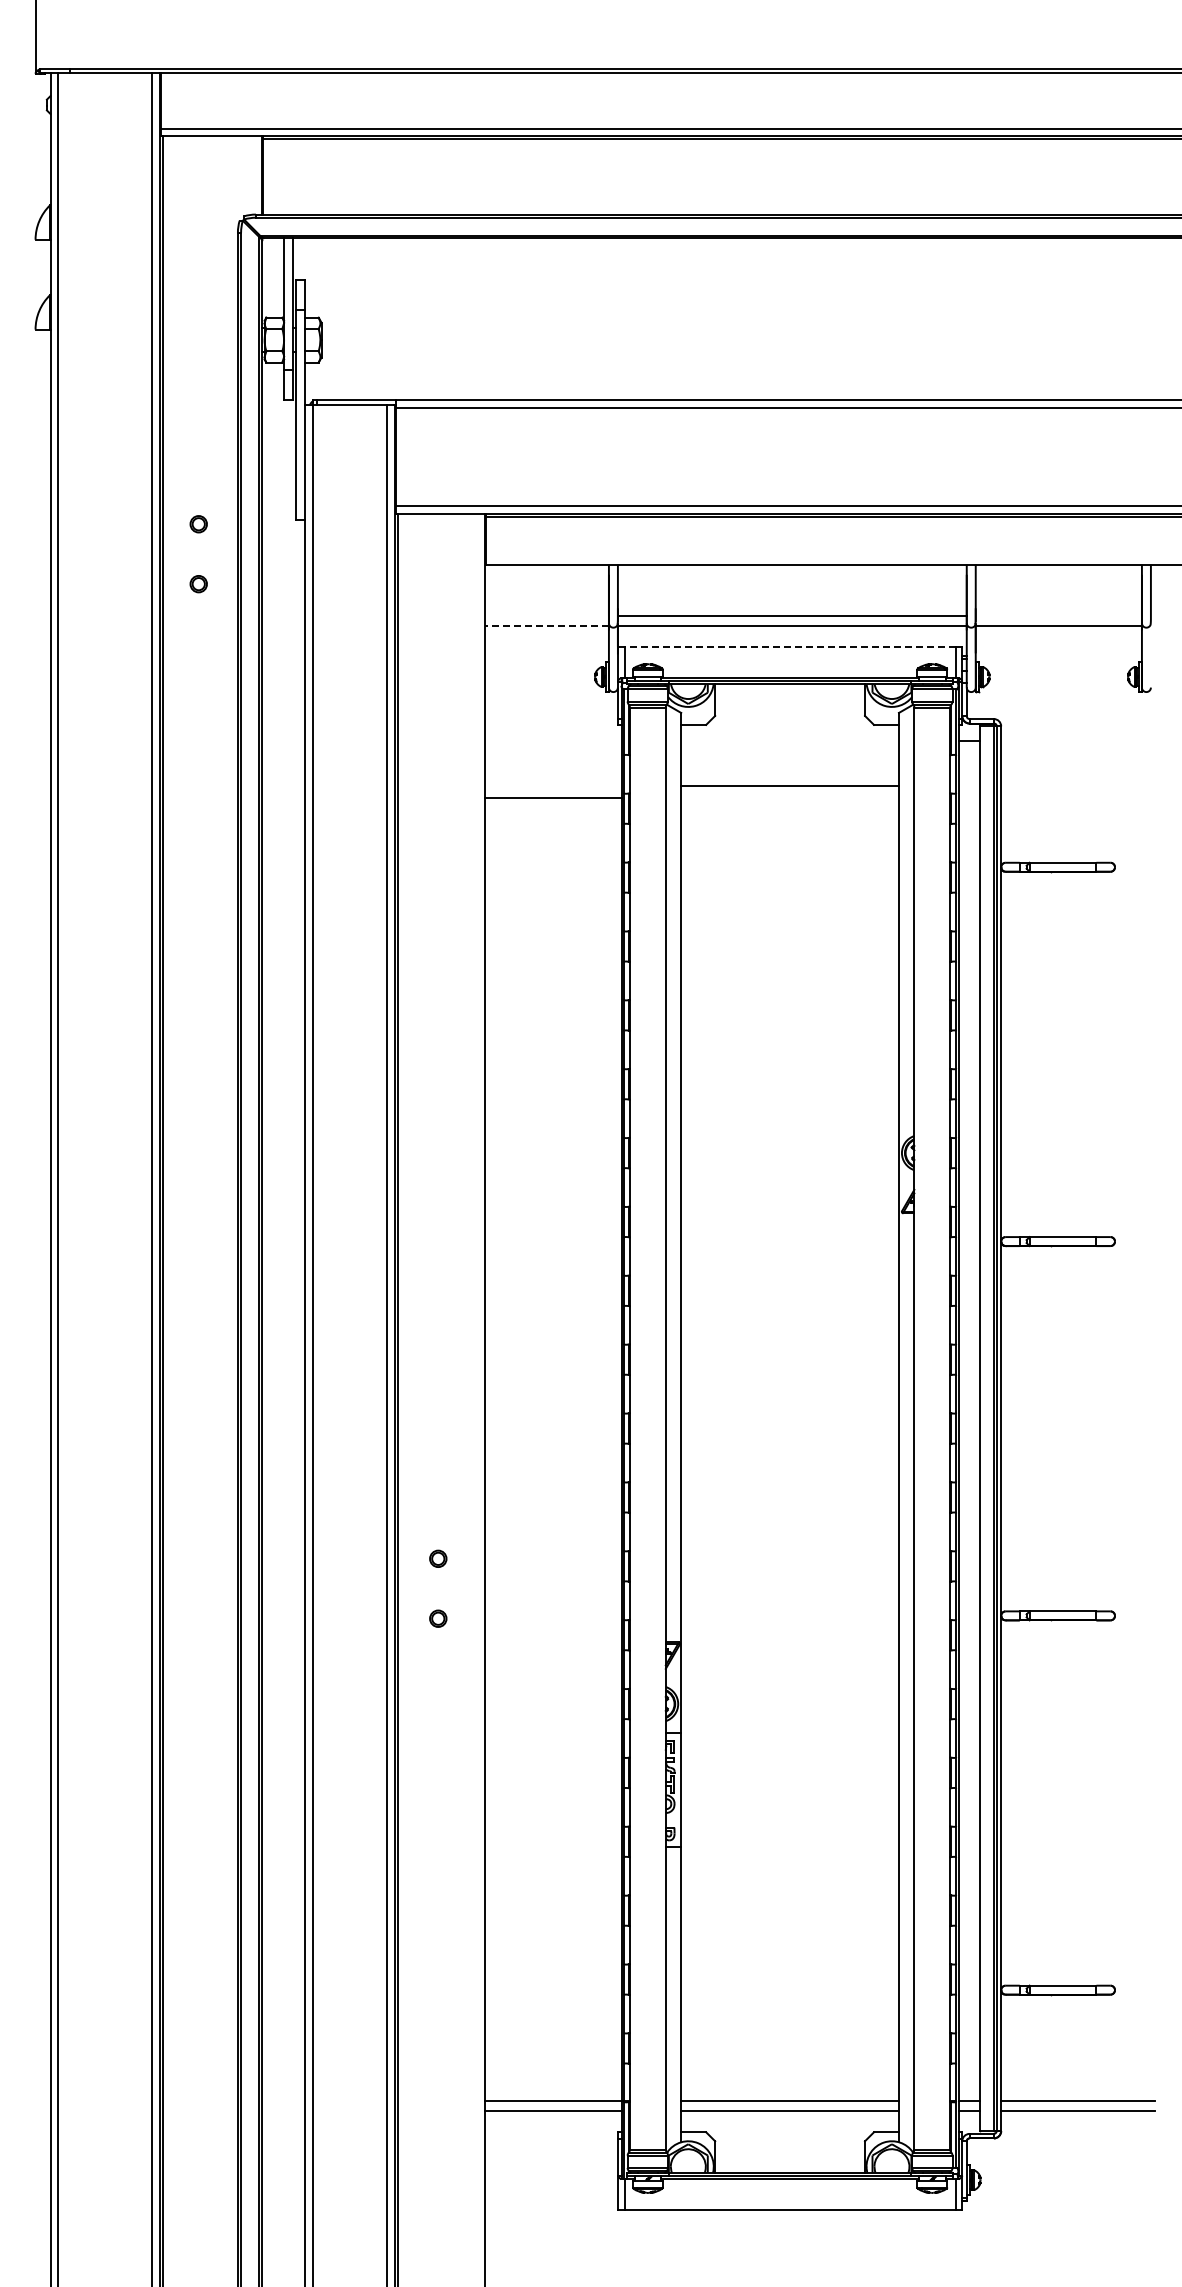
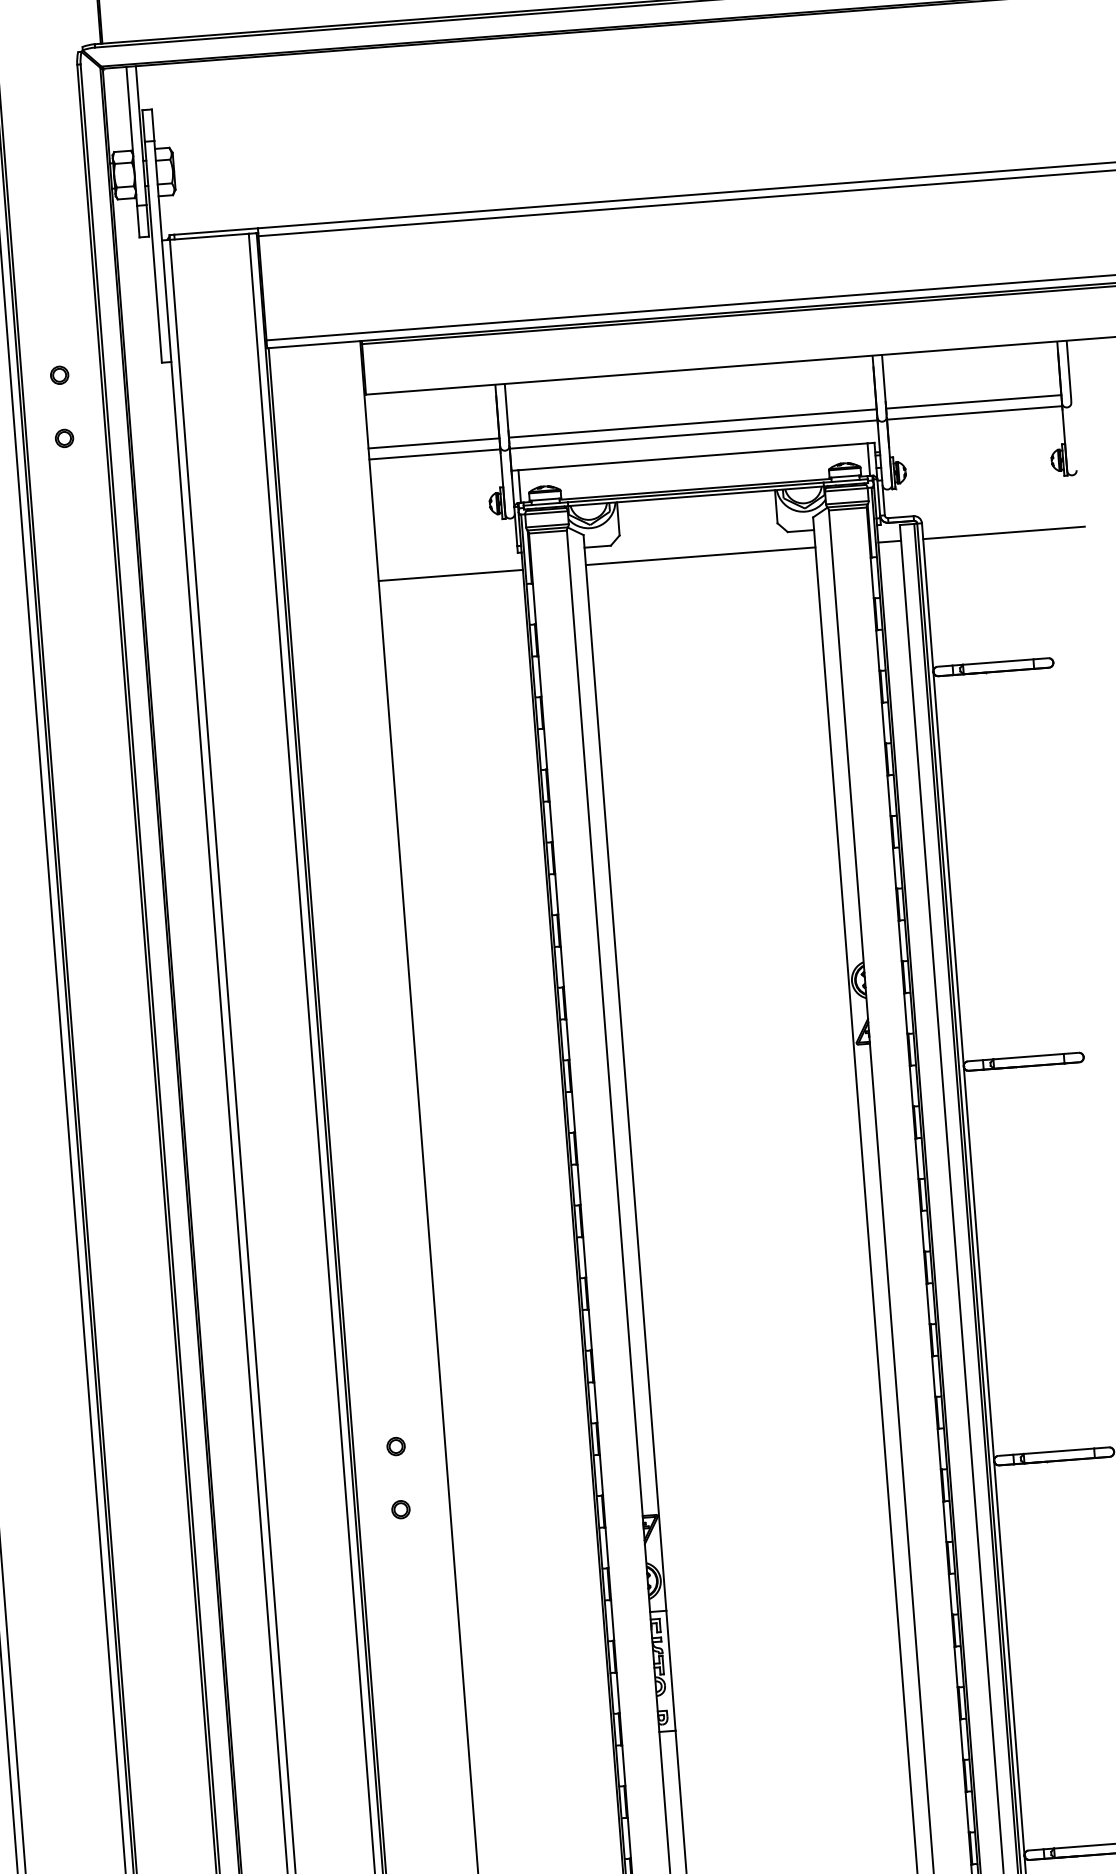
line: (546, 615) -> (433, 443), added
line: (1058, 615) -> (973, 401), added
line: (546, 626) -> (434, 454), dashed -> solid
line: (790, 647) -> (693, 457), dashed -> solid
line: (1077, 741) -> (1003, 533), added
line: (789, 786) -> (700, 556), moved
line: (552, 798) -> (450, 575), moved

